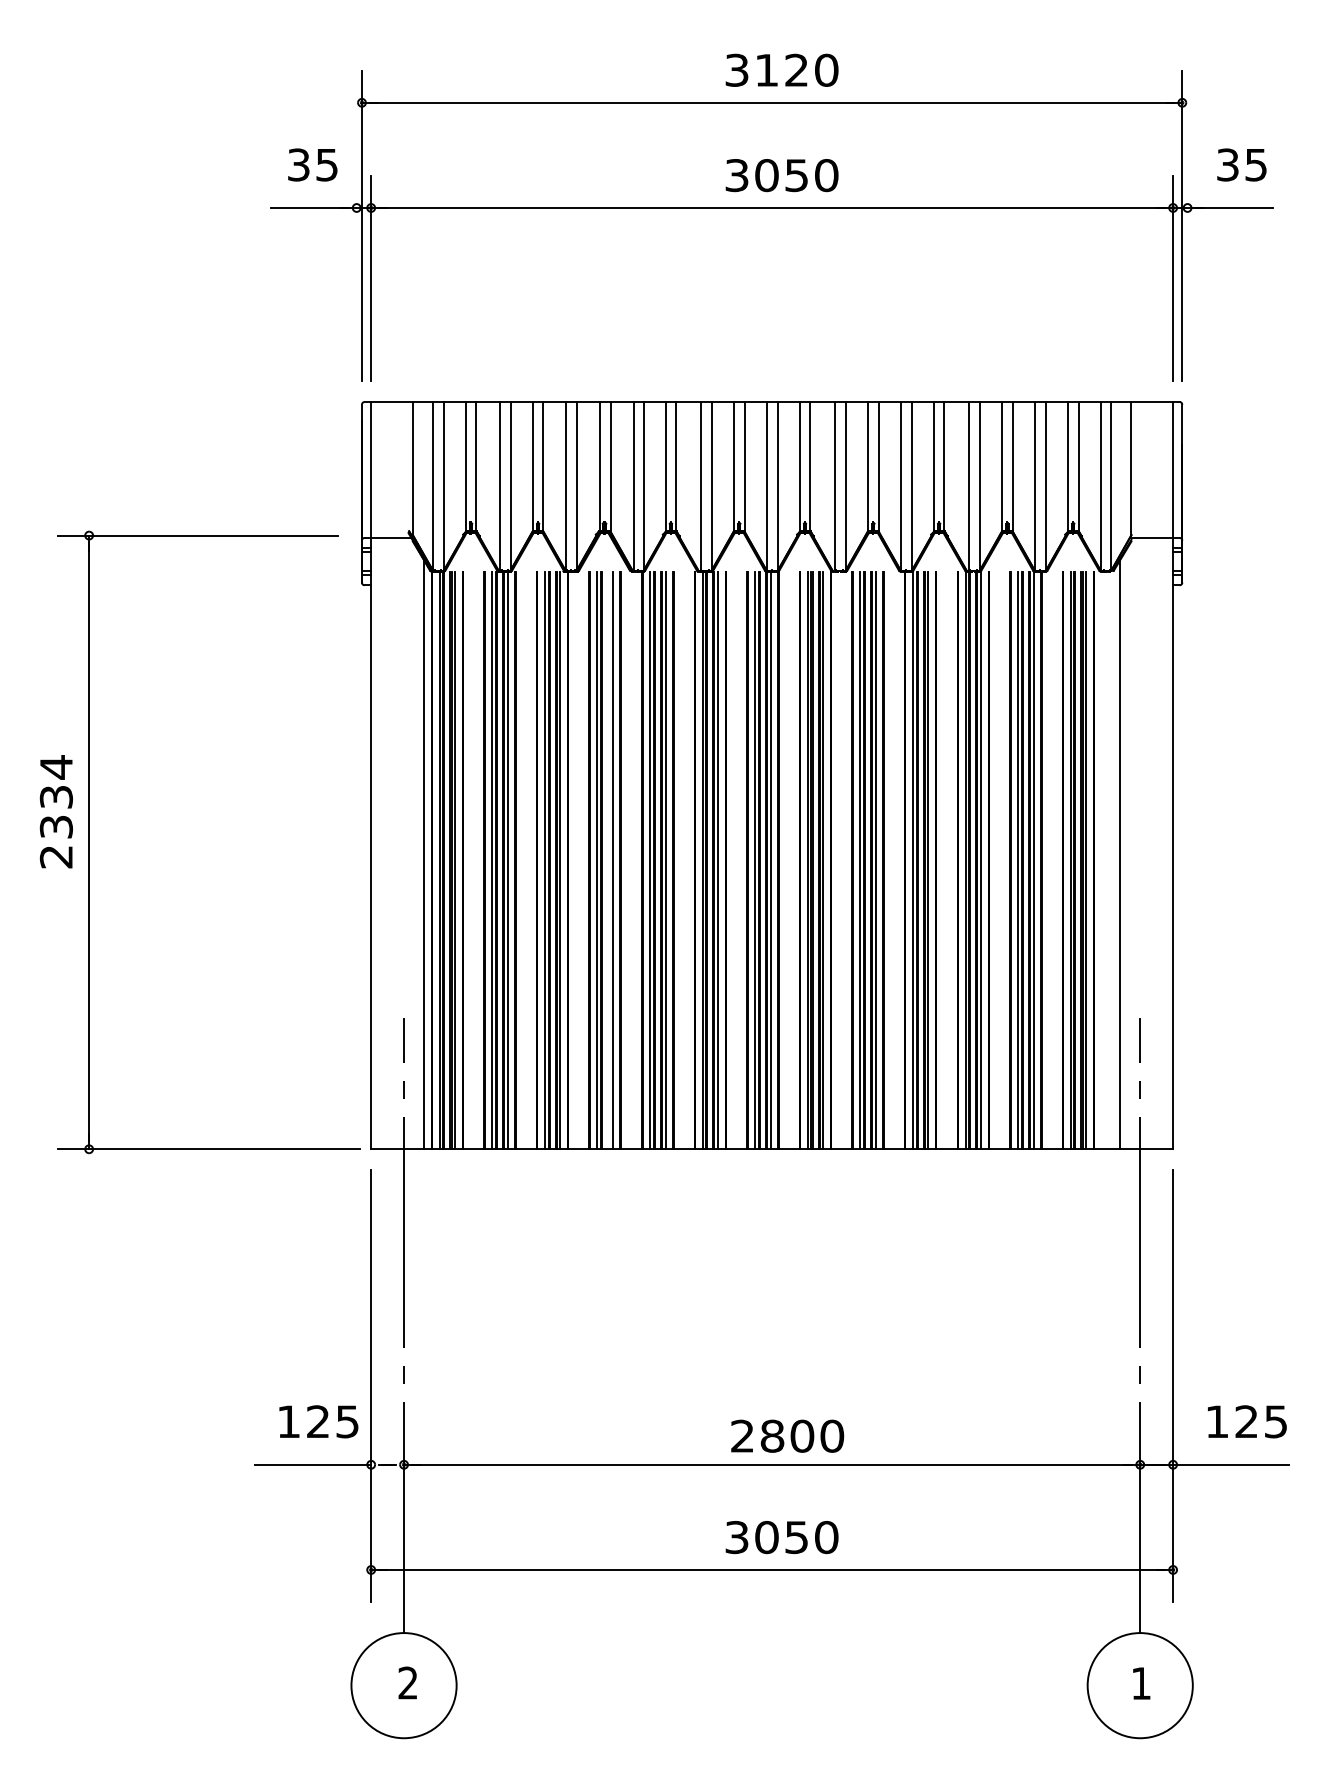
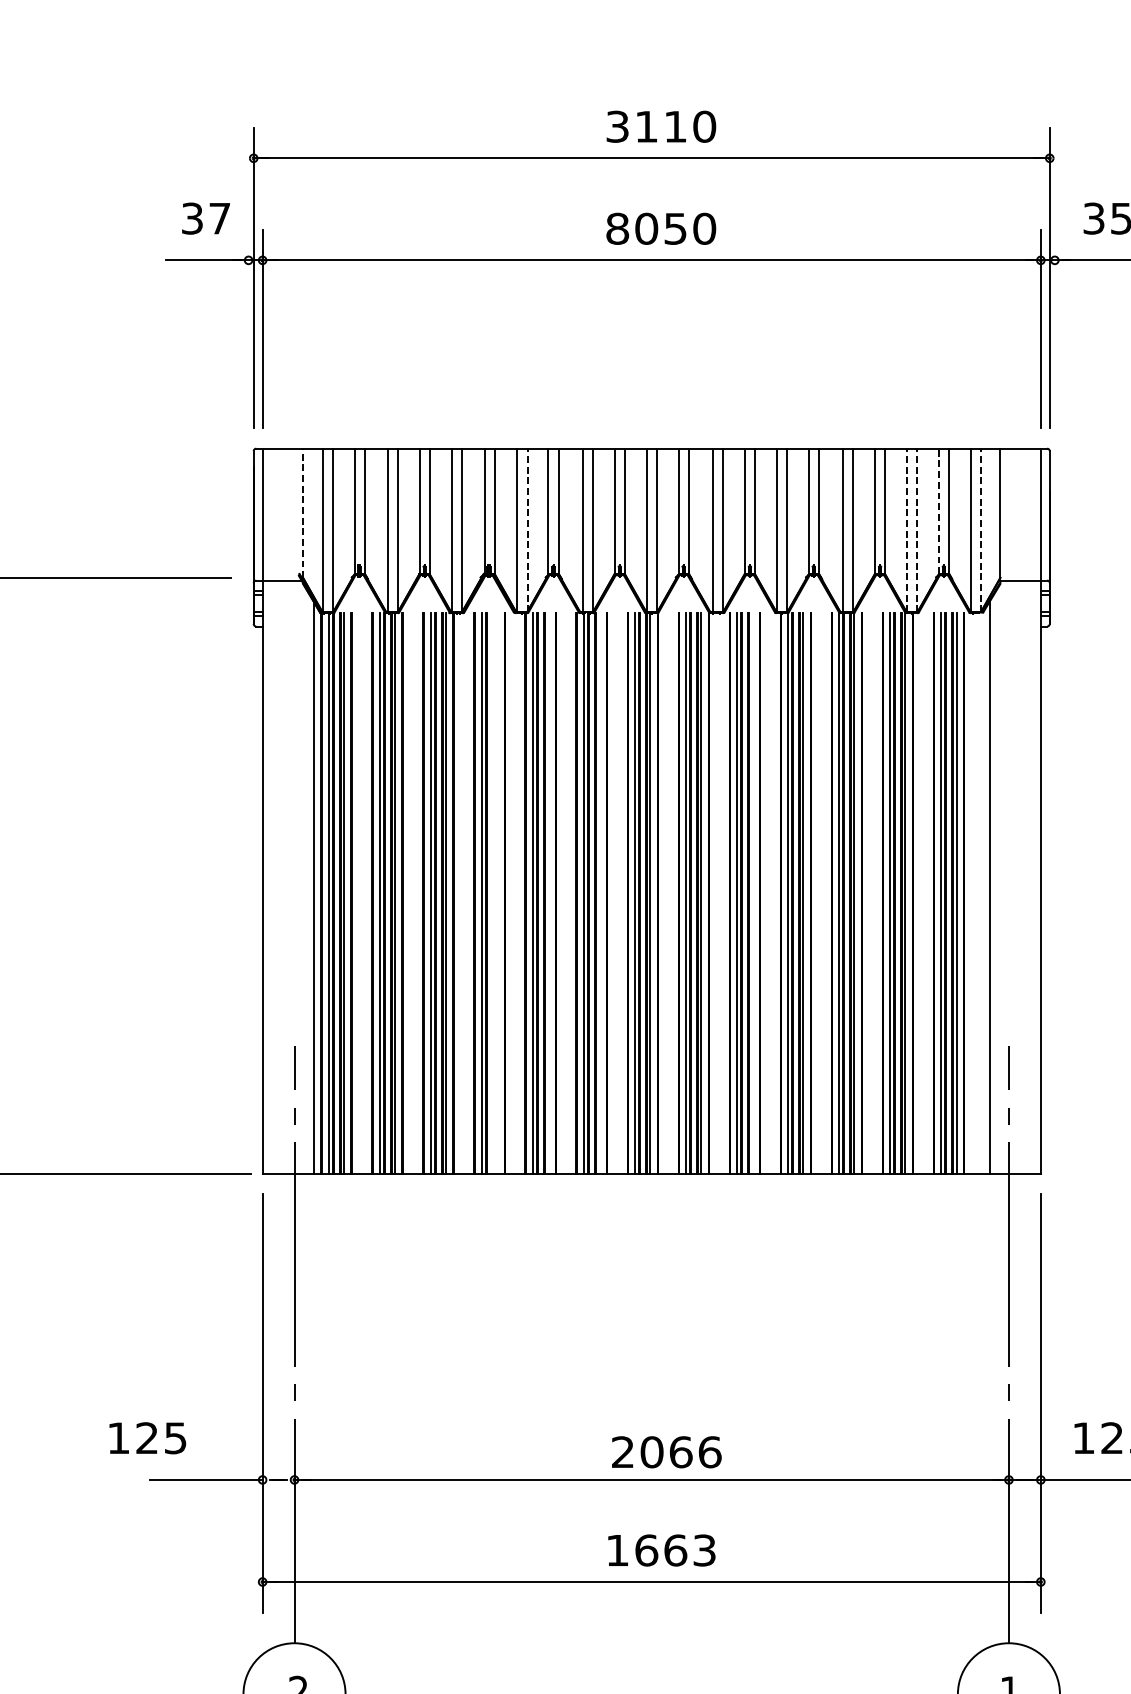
text: (796, 69) -> (675, 125), 3120 -> 3110
text: (326, 165) -> (219, 219), 35 -> 37
text: (736, 175) -> (617, 228), 3050 -> 8050
line: (1068, 466) -> (939, 511), solid -> dashed
line: (412, 468) -> (302, 513), solid -> dashed
line: (644, 485) -> (527, 529), solid -> dashed
line: (1035, 485) -> (907, 529), solid -> dashed
line: (1045, 485) -> (916, 529), solid -> dashed
line: (1111, 485) -> (981, 529), solid -> dashed
line: (612, 860) -> (496, 893), removed
line: (665, 860) -> (548, 893), removed
line: (718, 860) -> (599, 893), removed
line: (875, 860) -> (752, 893), removed
text: (318, 1421) -> (147, 1437), moved
text: (802, 1435) -> (681, 1451), 2800 -> 2066
text: (781, 1537) -> (660, 1550), 3050 -> 1663

